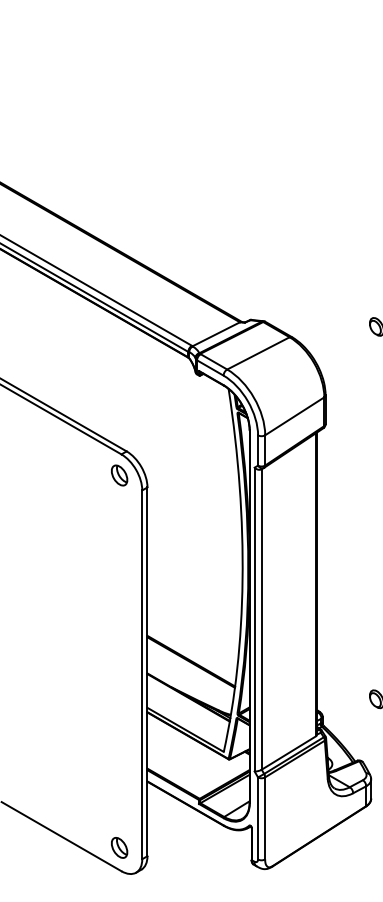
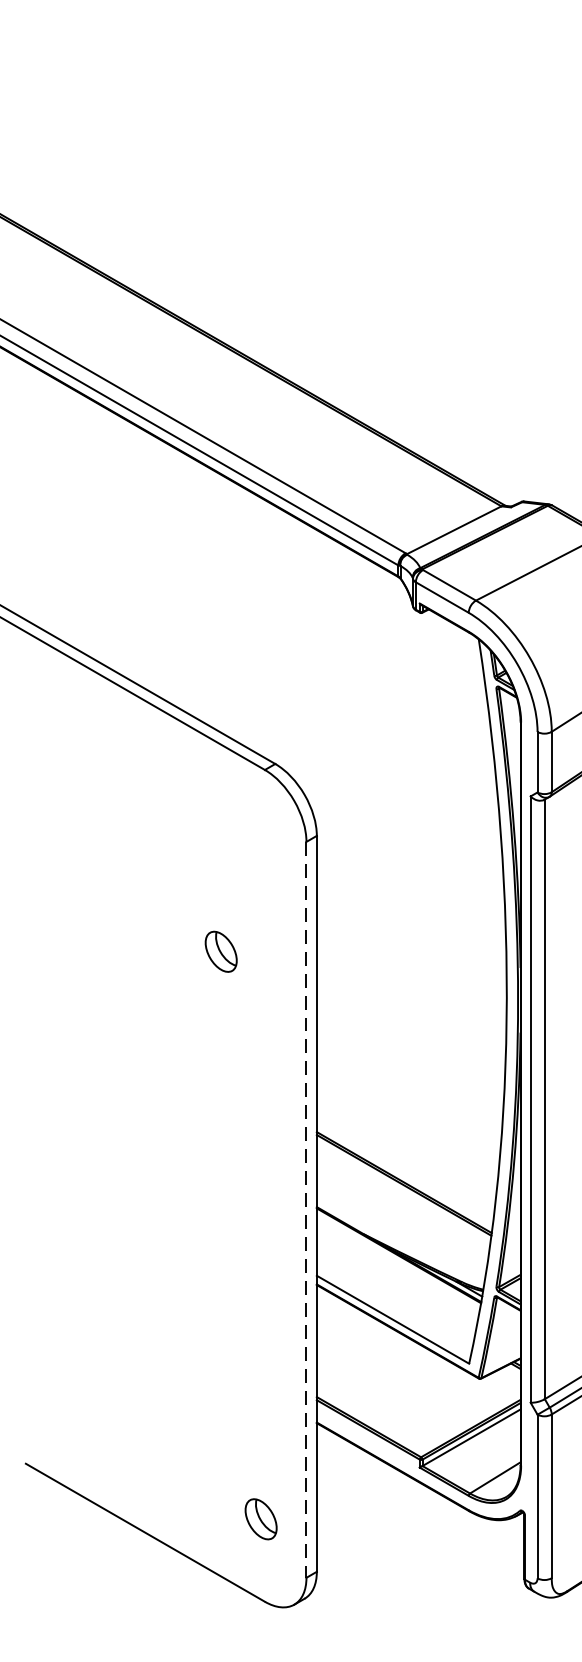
part: (119, 475) -> (221, 951), moved
line: (142, 675) -> (306, 1211), solid -> dashed
part: (119, 847) -> (261, 1518), moved

